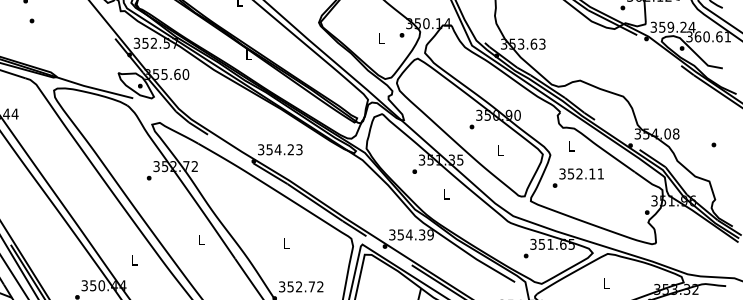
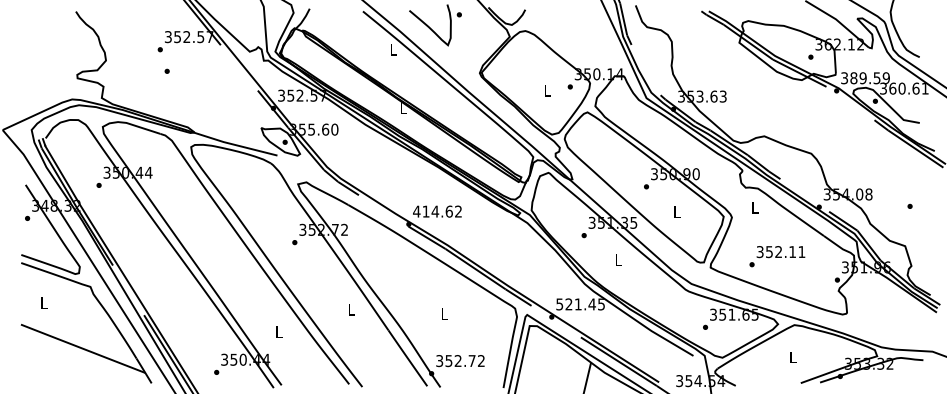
text: (677, 27) -> (870, 78), 359.24 -> 389.59
text: (280, 149) -> (437, 211), 354.23 -> 414.62
text: (578, 178) -> (777, 256), moved
text: (411, 234) -> (580, 304), 354.39 -> 521.45

